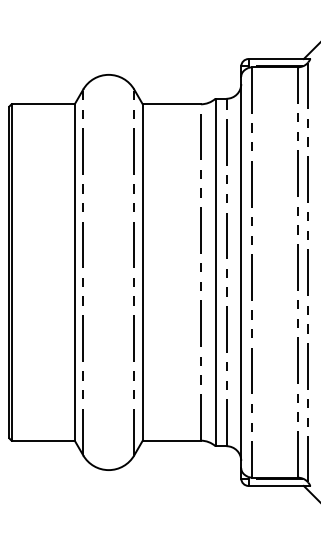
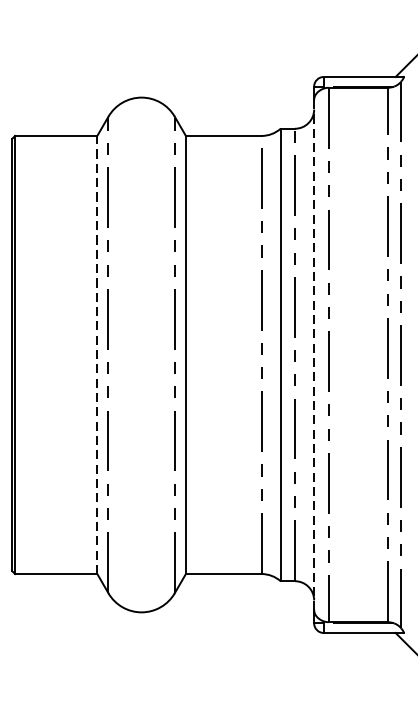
line: (74, 272) -> (97, 355), solid -> dashed
line: (241, 272) -> (314, 355), solid -> dashed

